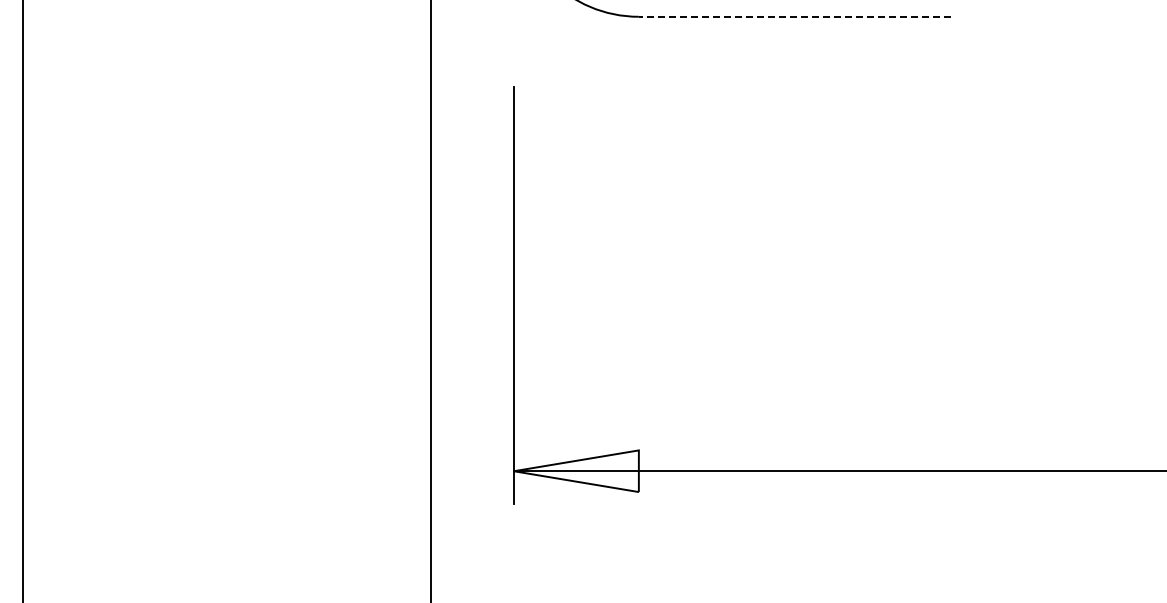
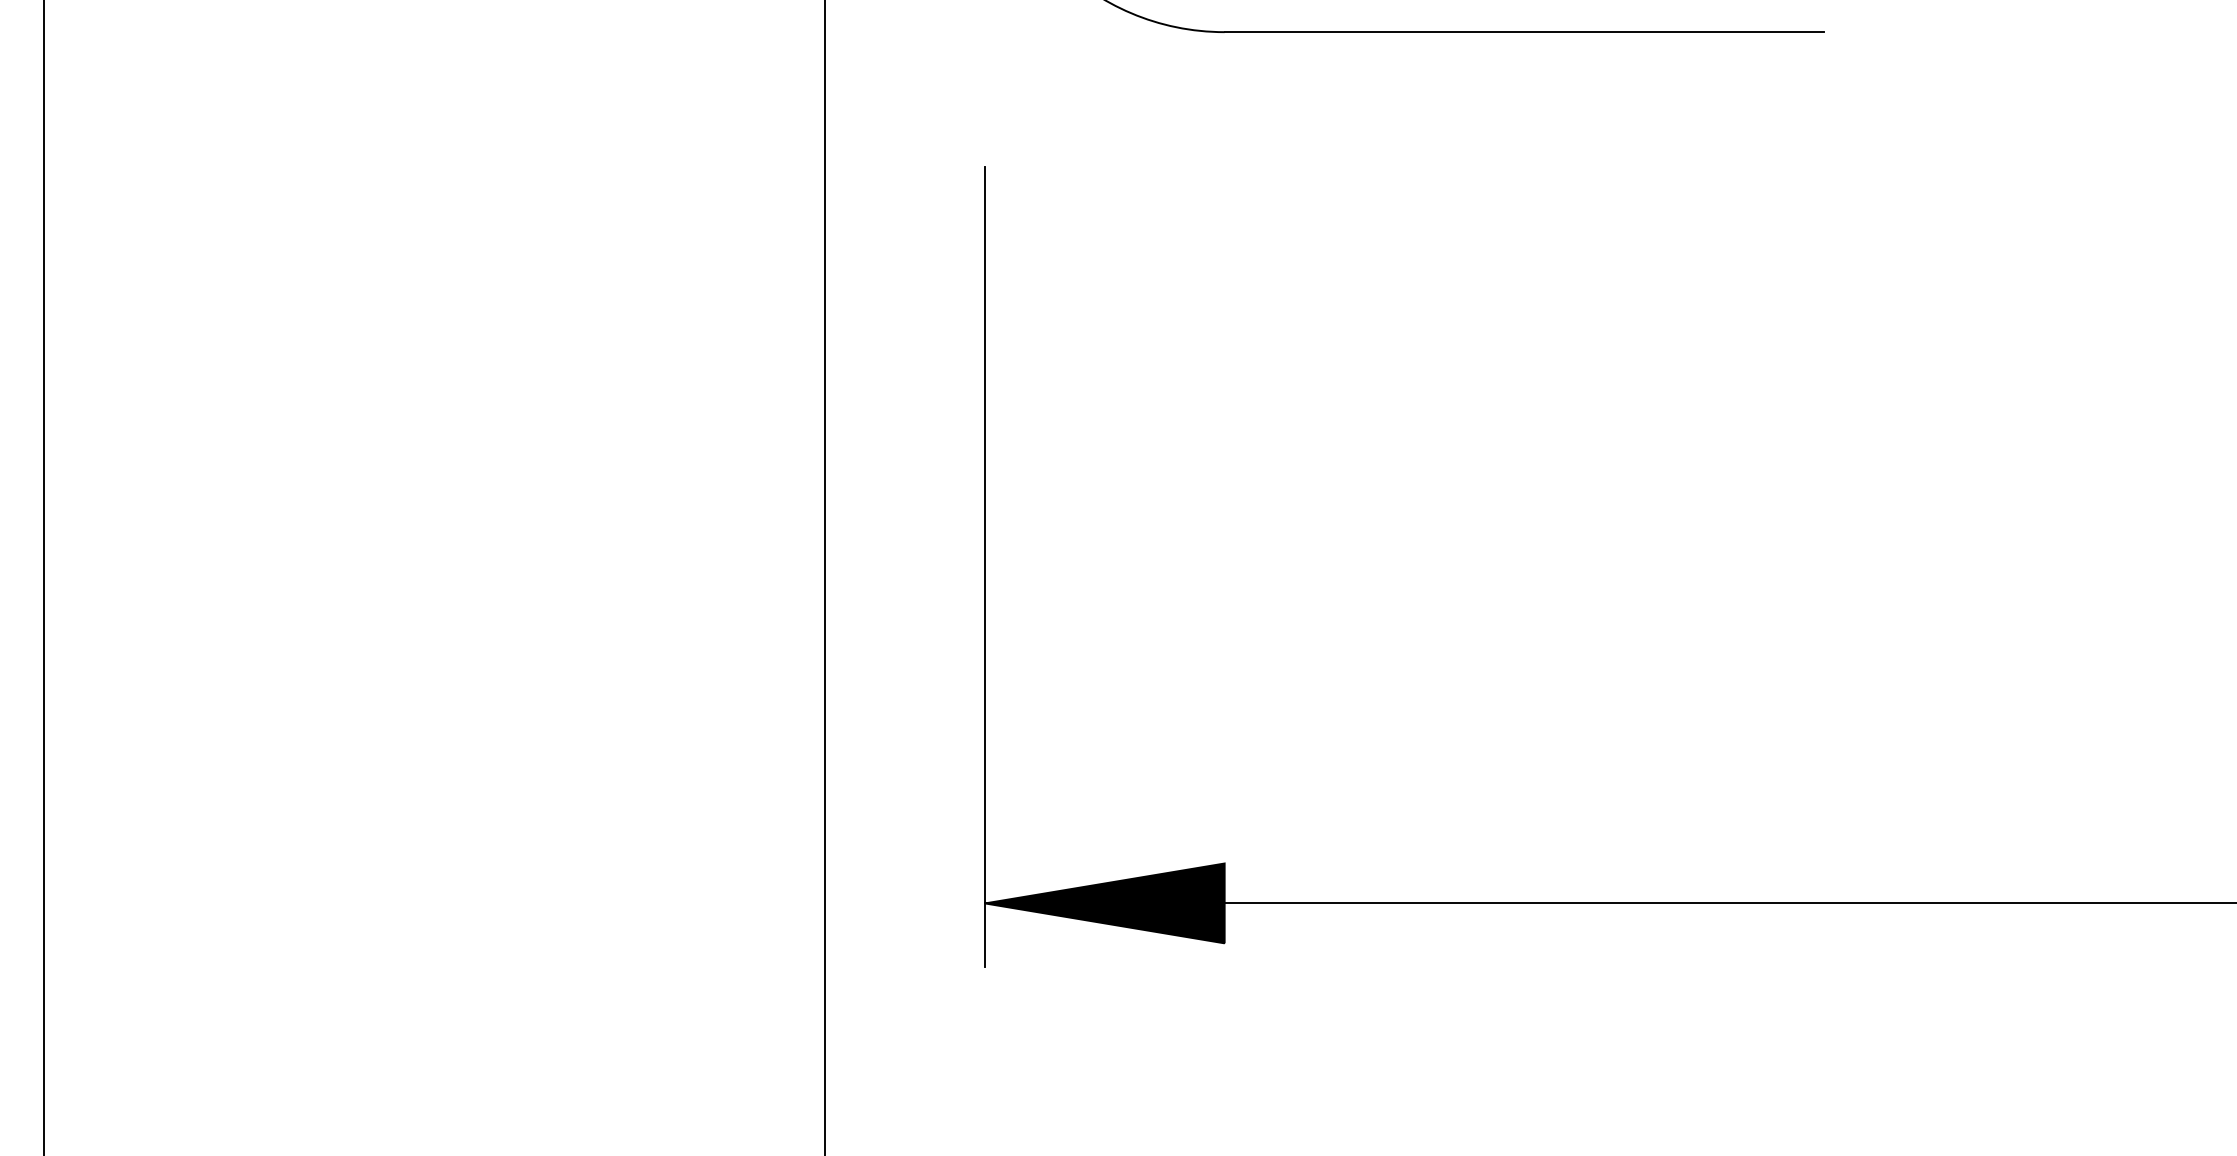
line: (794, 16) -> (1523, 31), dashed -> solid
fill: (575, 471) -> (1103, 903), added

